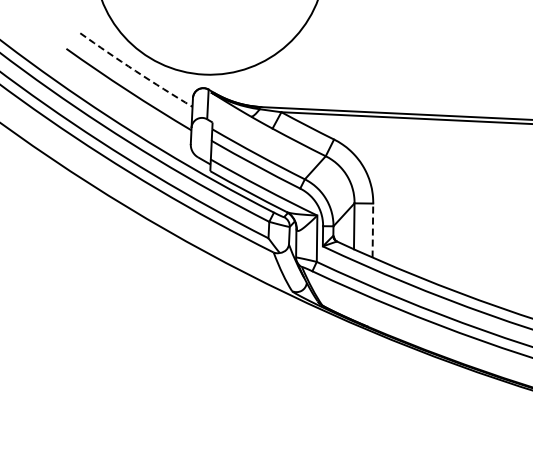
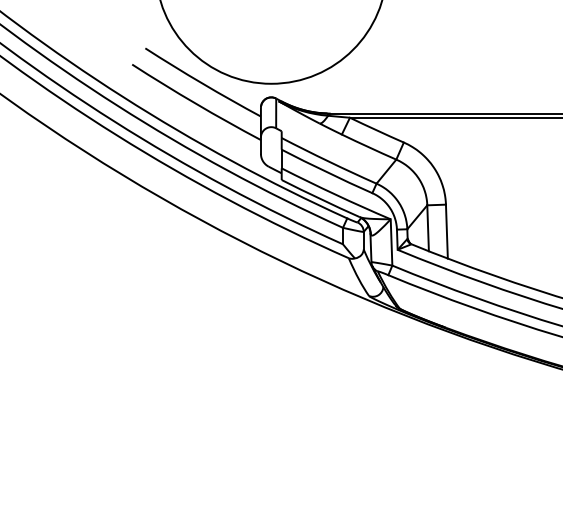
arc: (135, 71) -> (202, 83), dashed -> solid
line: (372, 230) -> (446, 231), dashed -> solid

